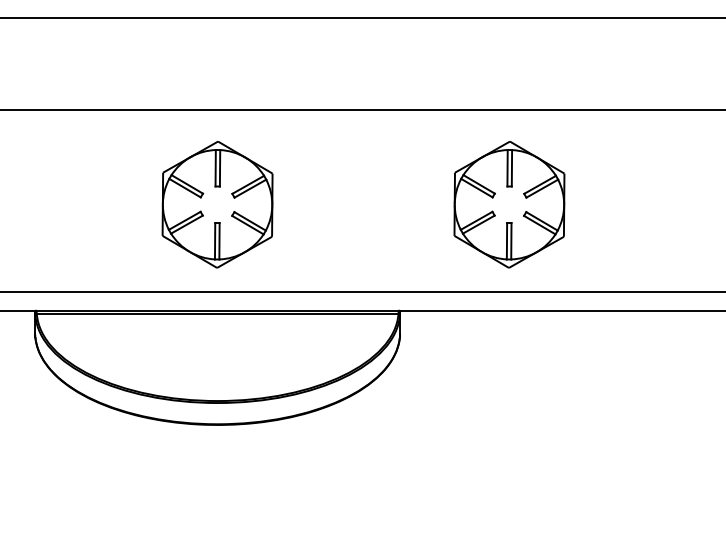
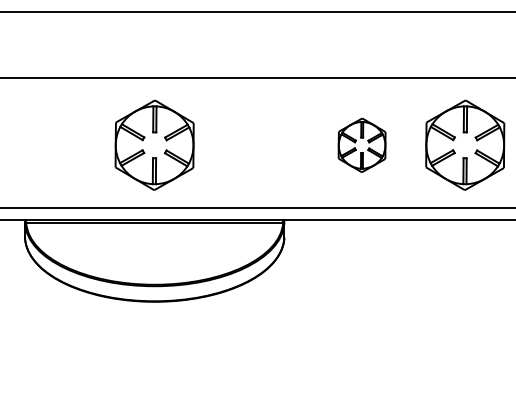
part: (509, 204) -> (362, 145), size x0.6
part: (654, 204) -> (465, 145), added

